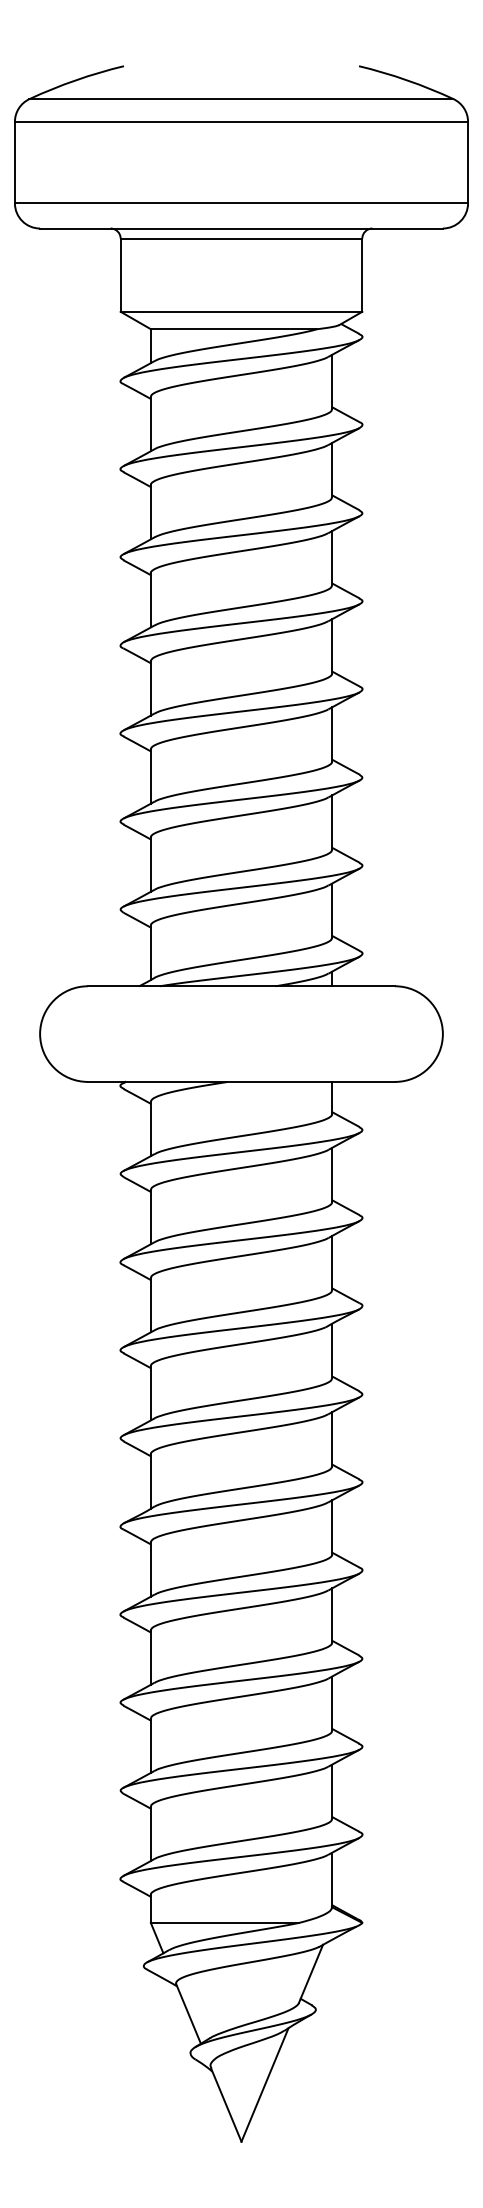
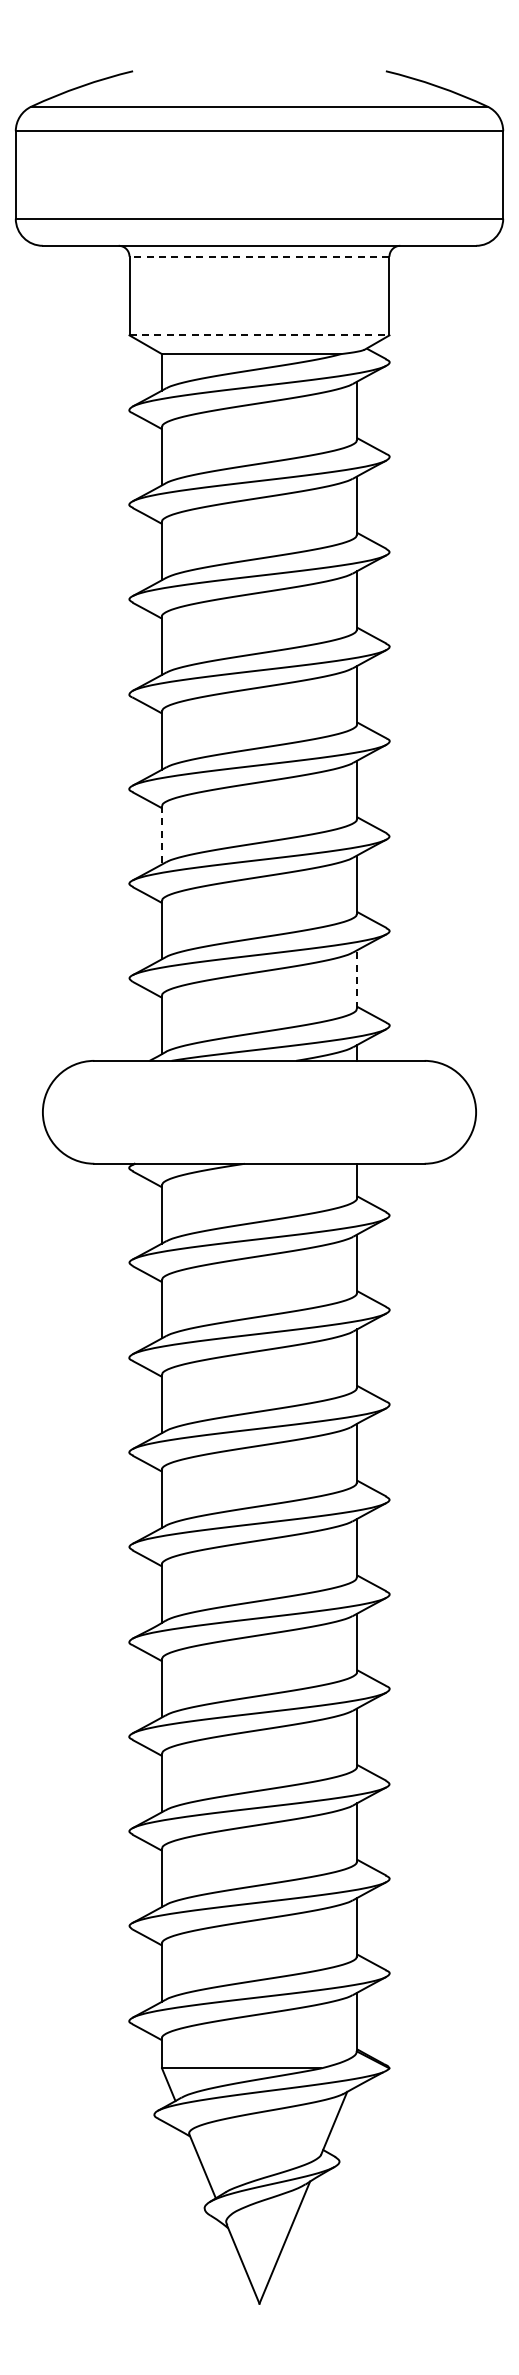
line: (241, 238) -> (259, 256), solid -> dashed
line: (241, 311) -> (259, 335), solid -> dashed
line: (151, 776) -> (162, 835), solid -> dashed
line: (331, 910) -> (356, 979), solid -> dashed

